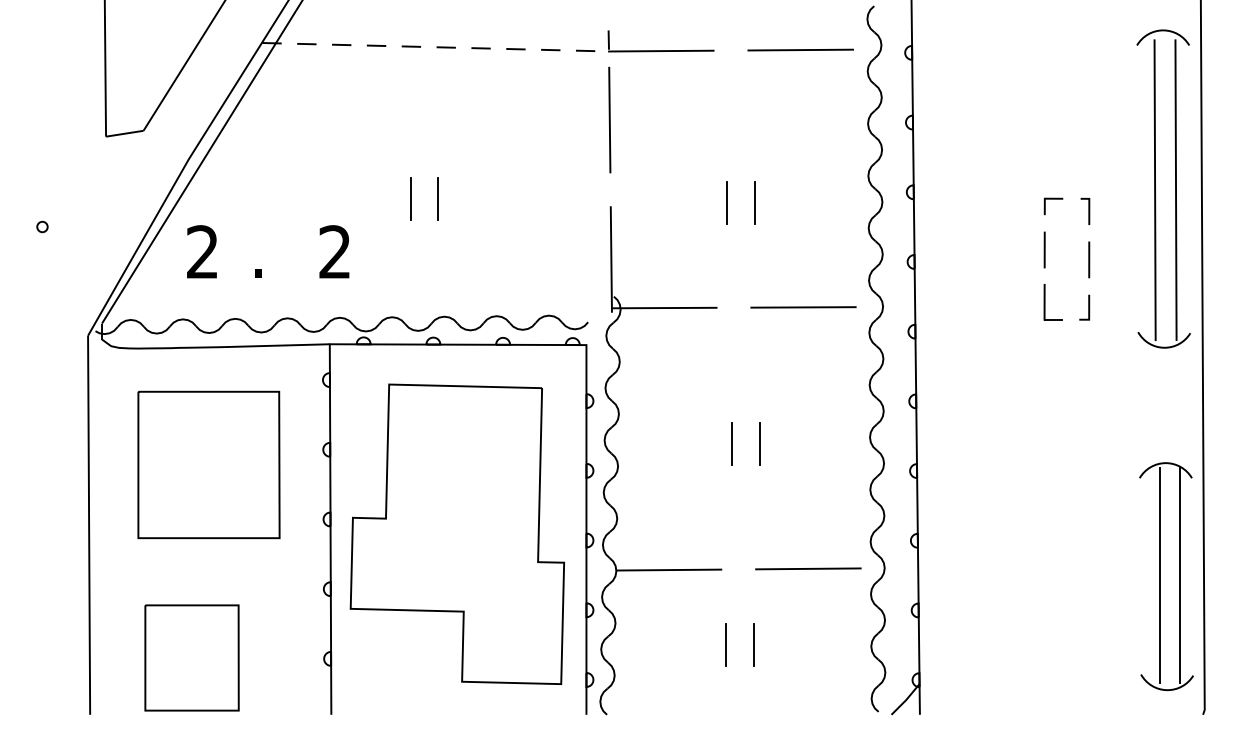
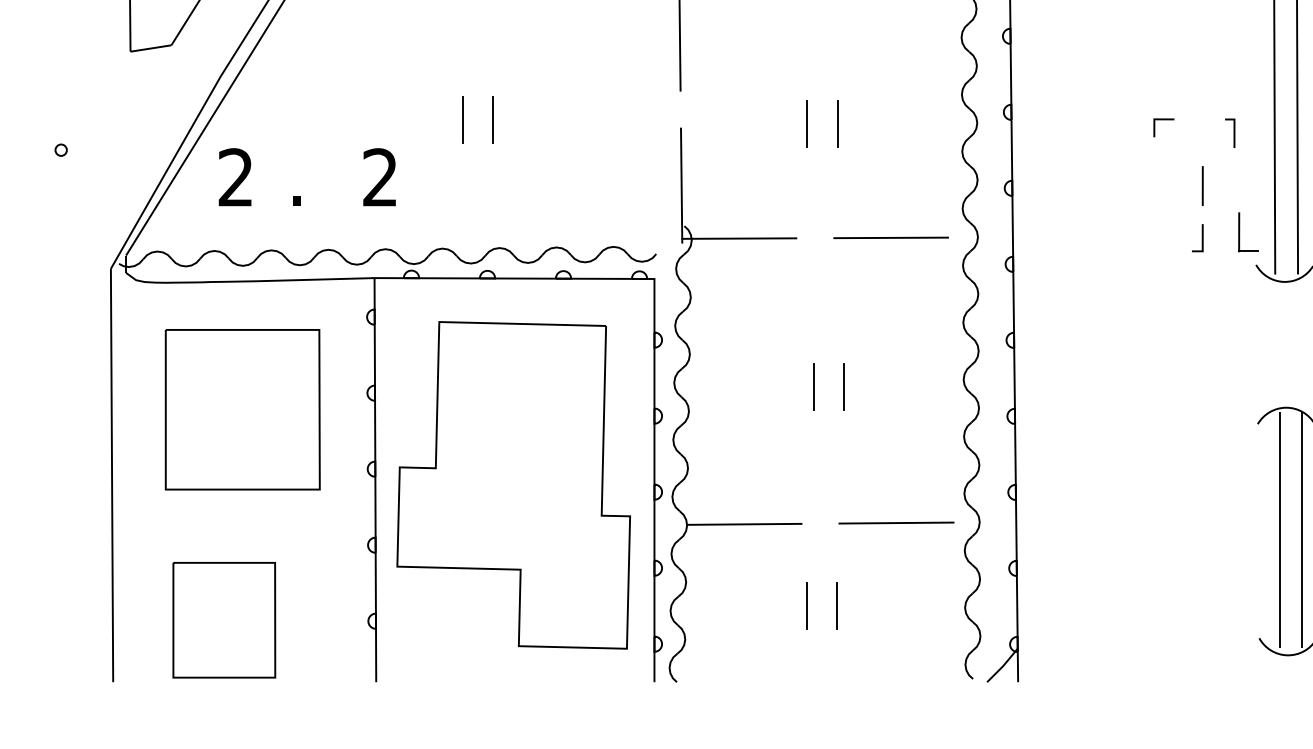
line: (1088, 210) -> (1233, 132), moved
line: (1044, 249) -> (1153, 174), removed
part: (1045, 302) -> (1240, 232), moved

